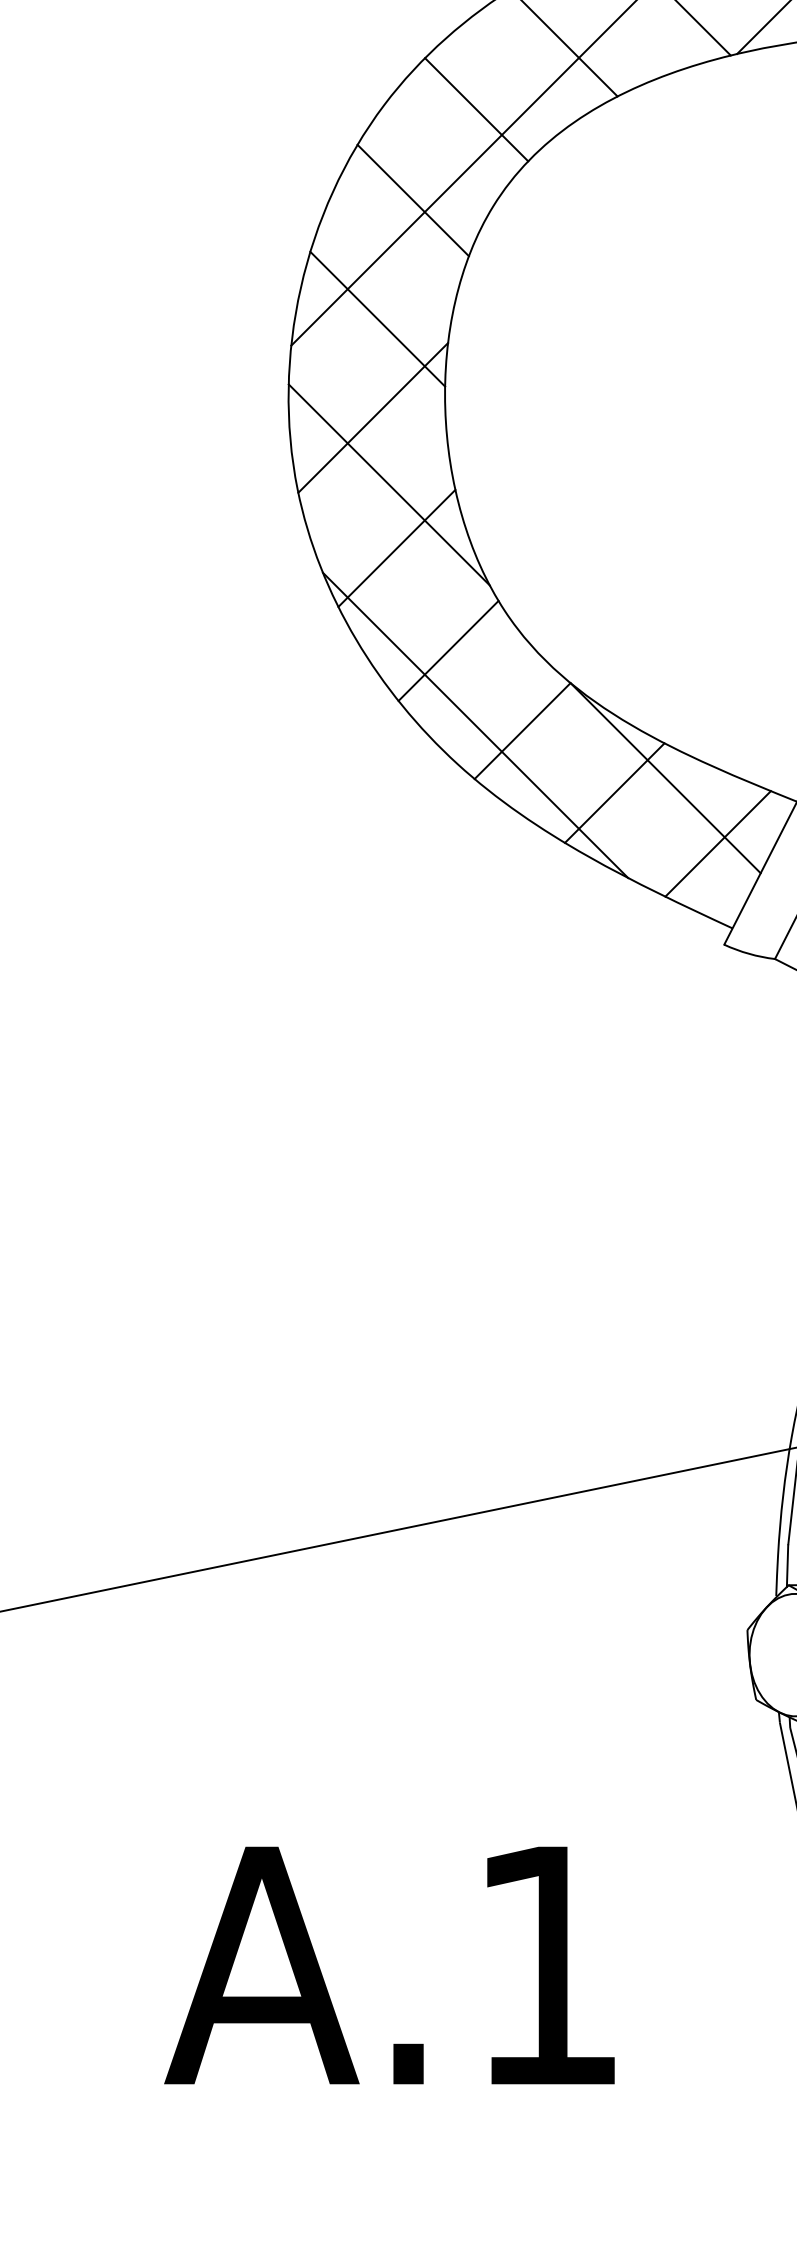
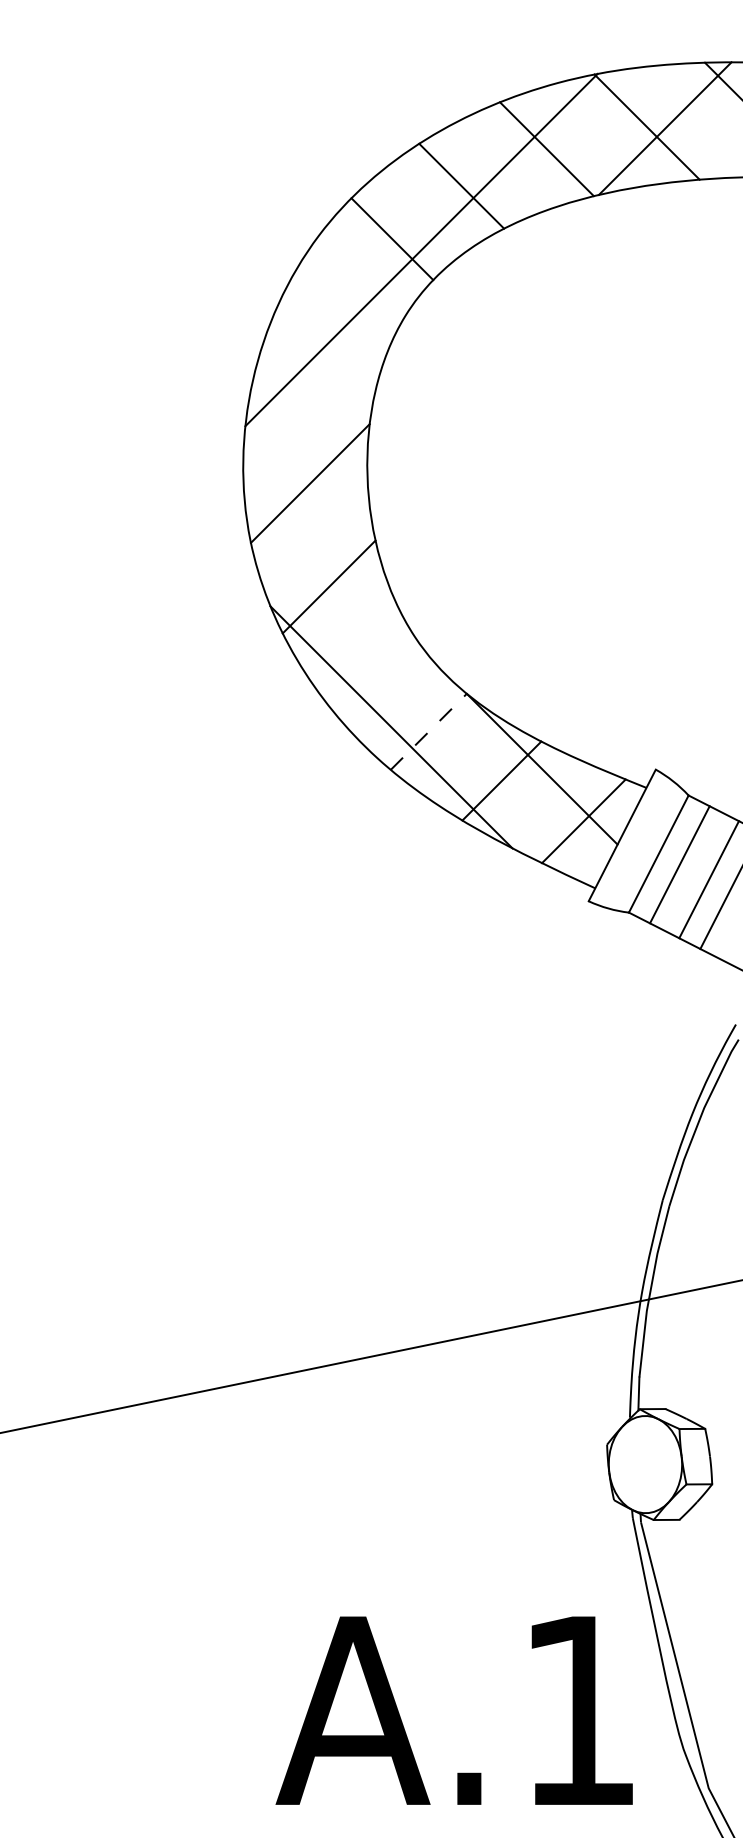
line: (412, 199) -> (341, 310), removed
line: (377, 318) -> (313, 404), removed
line: (388, 484) -> (322, 536), removed
line: (447, 649) -> (369, 667), removed
line: (522, 730) -> (428, 731), solid -> dashed
text: (388, 1965) -> (453, 1710), moved

